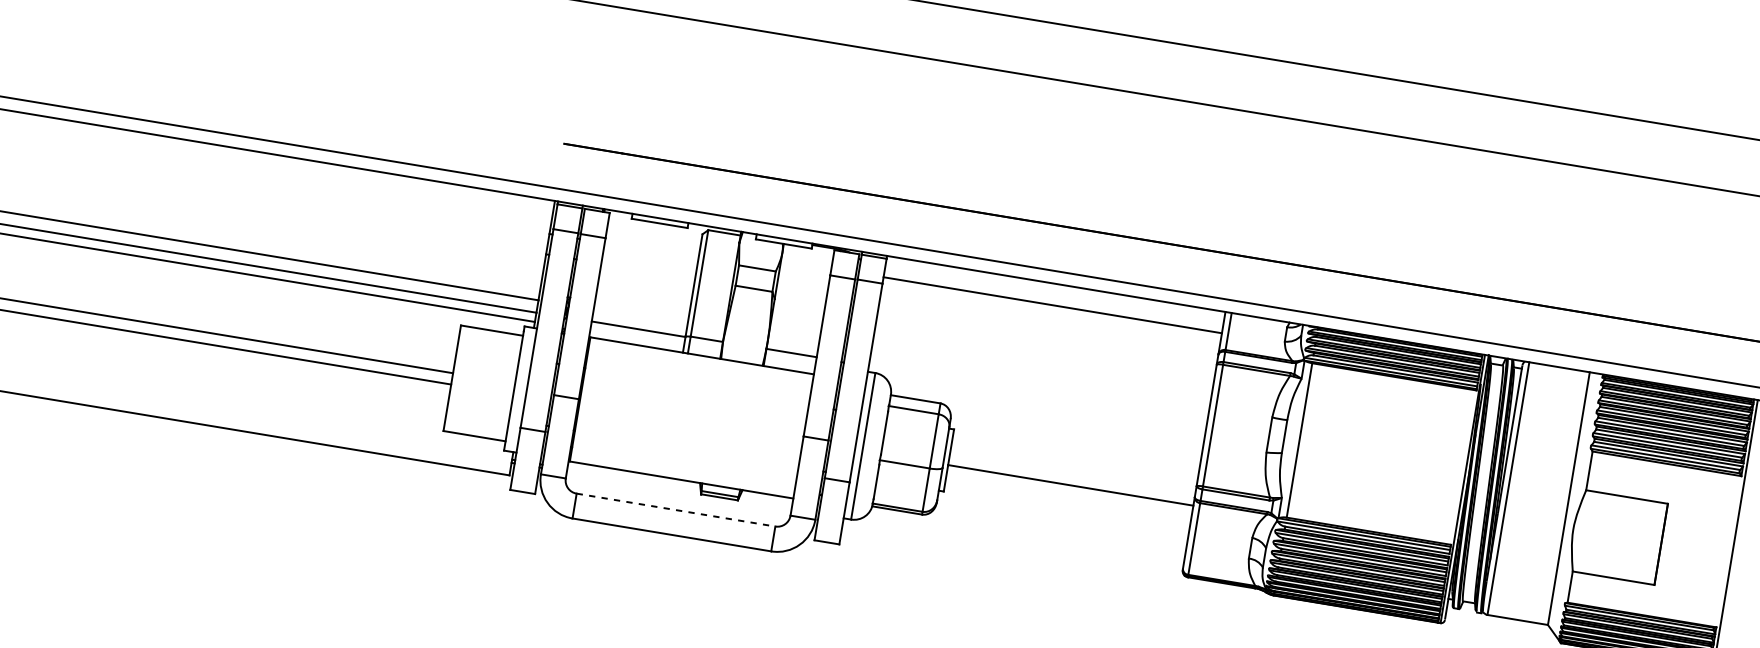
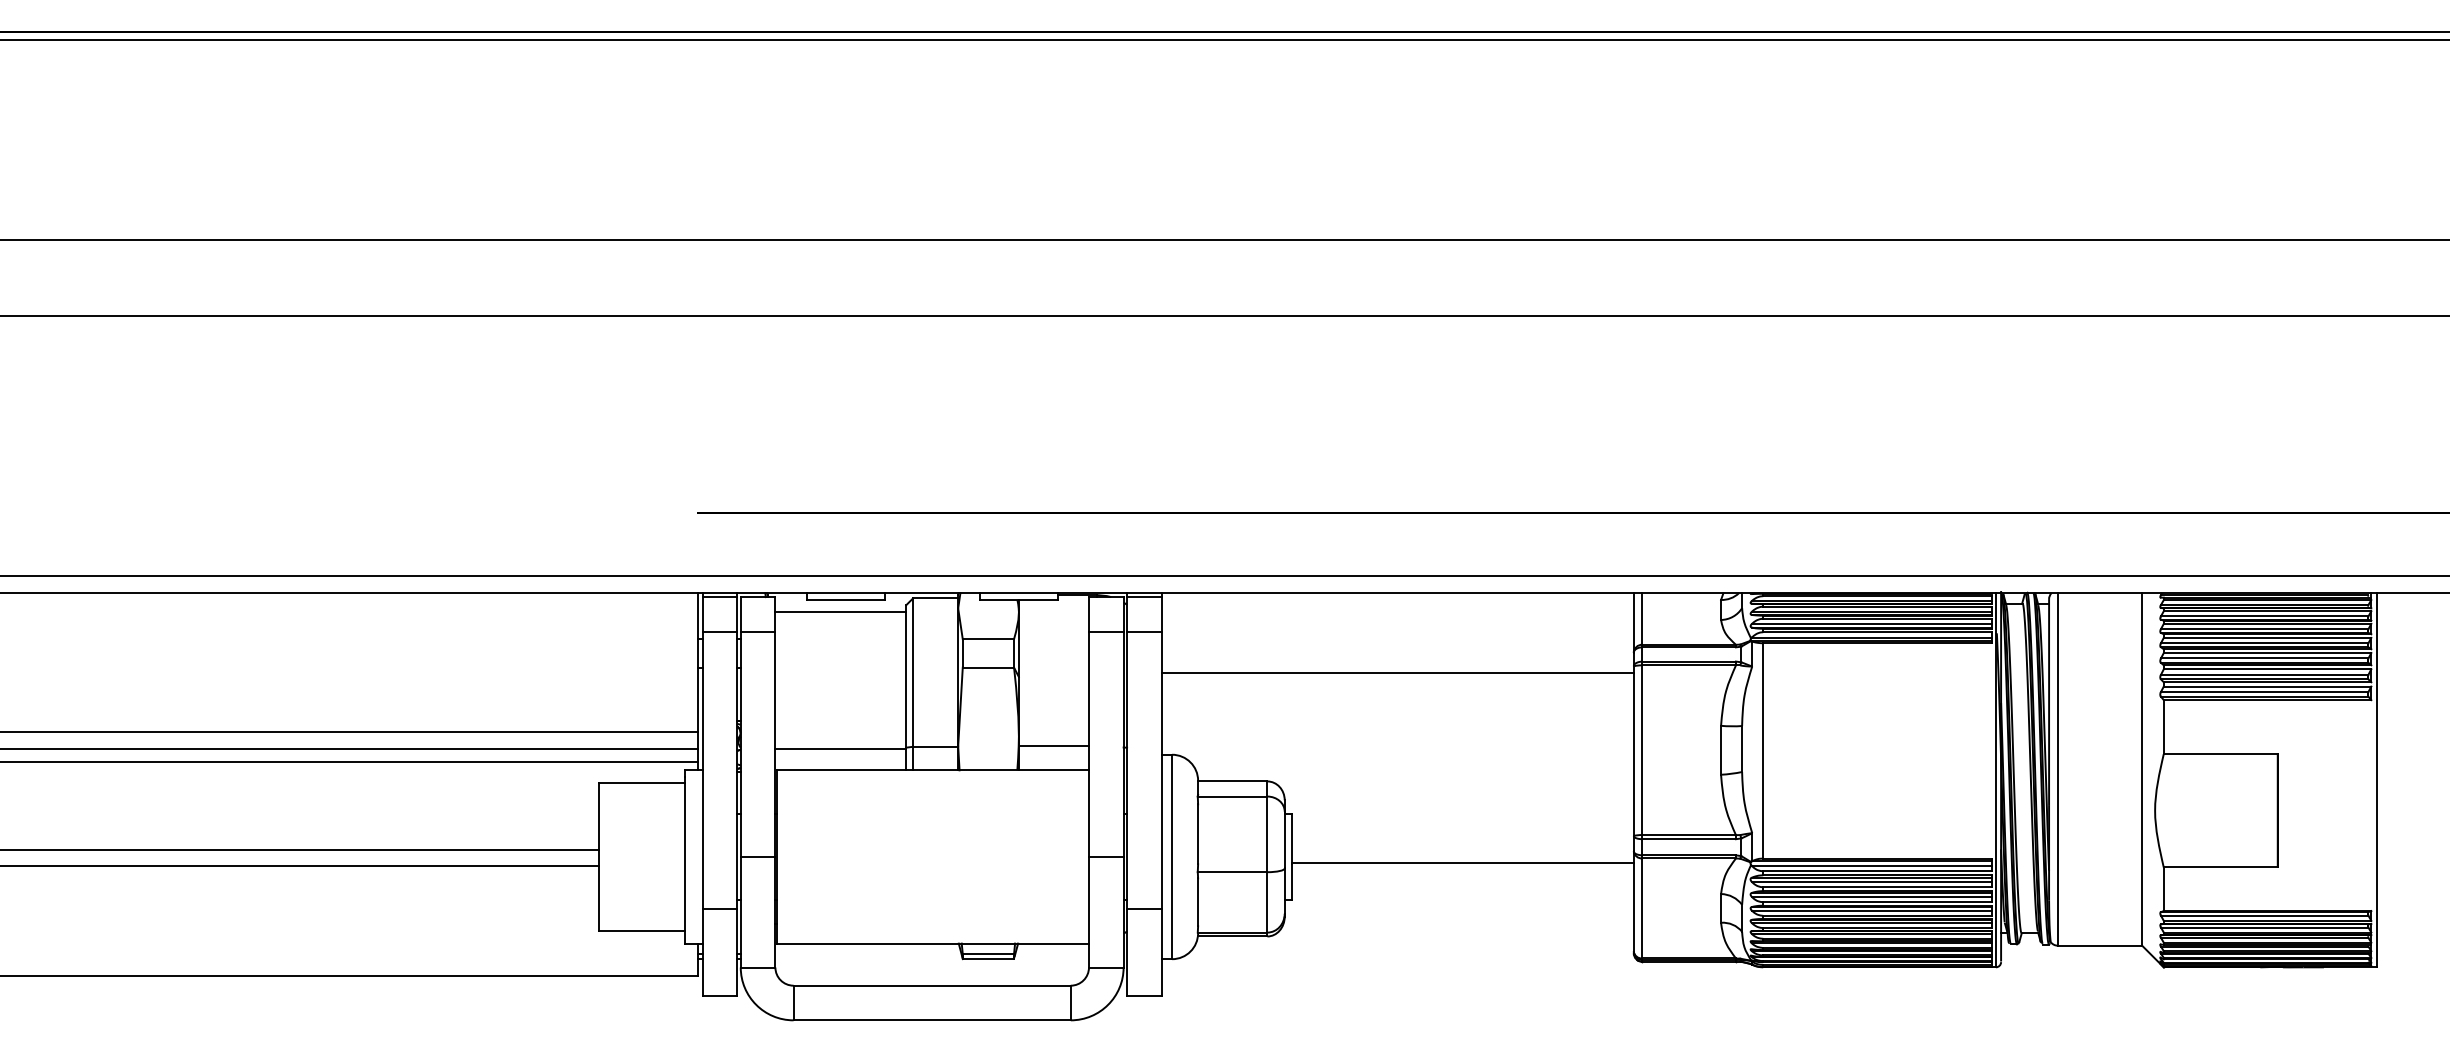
line: (654, 231) -> (840, 612), added
line: (1052, 304) -> (1397, 672), moved
line: (676, 509) -> (932, 985), dashed -> solid

